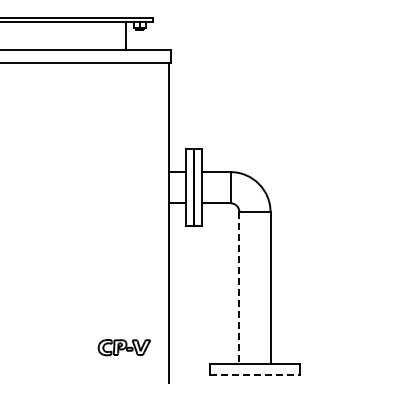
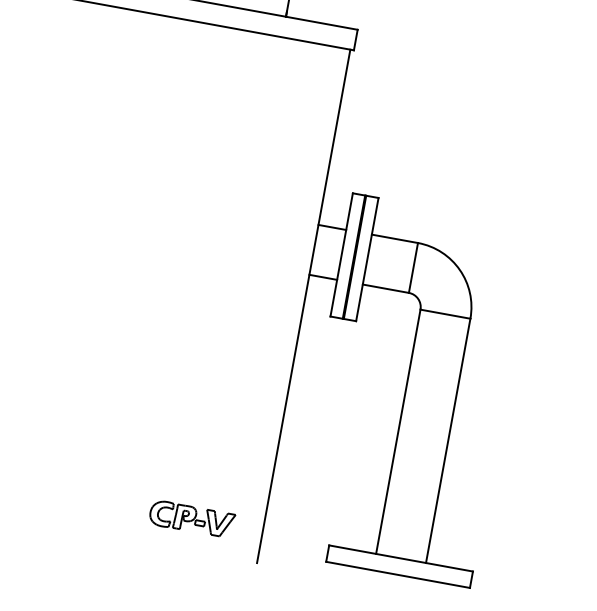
line: (239, 288) -> (398, 432), dashed -> solid
part: (123, 347) -> (190, 518), moved
line: (254, 374) -> (397, 574), dashed -> solid

